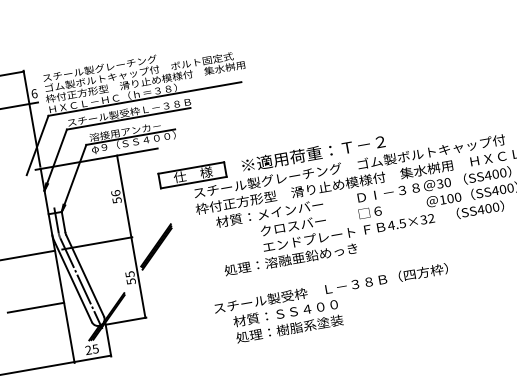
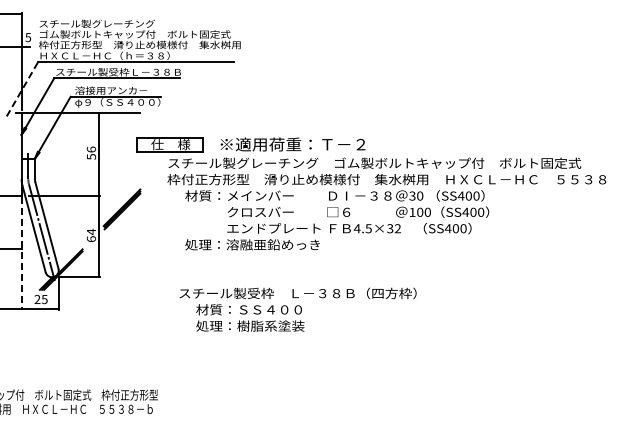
text: (34, 93) -> (28, 37), 6 -> 5
line: (37, 145) -> (22, 89), solid -> dashed
text: (130, 277) -> (91, 235), 55 -> 64
text: (333, 304) -> (297, 309), moved
line: (64, 307) -> (21, 253), solid -> dashed

